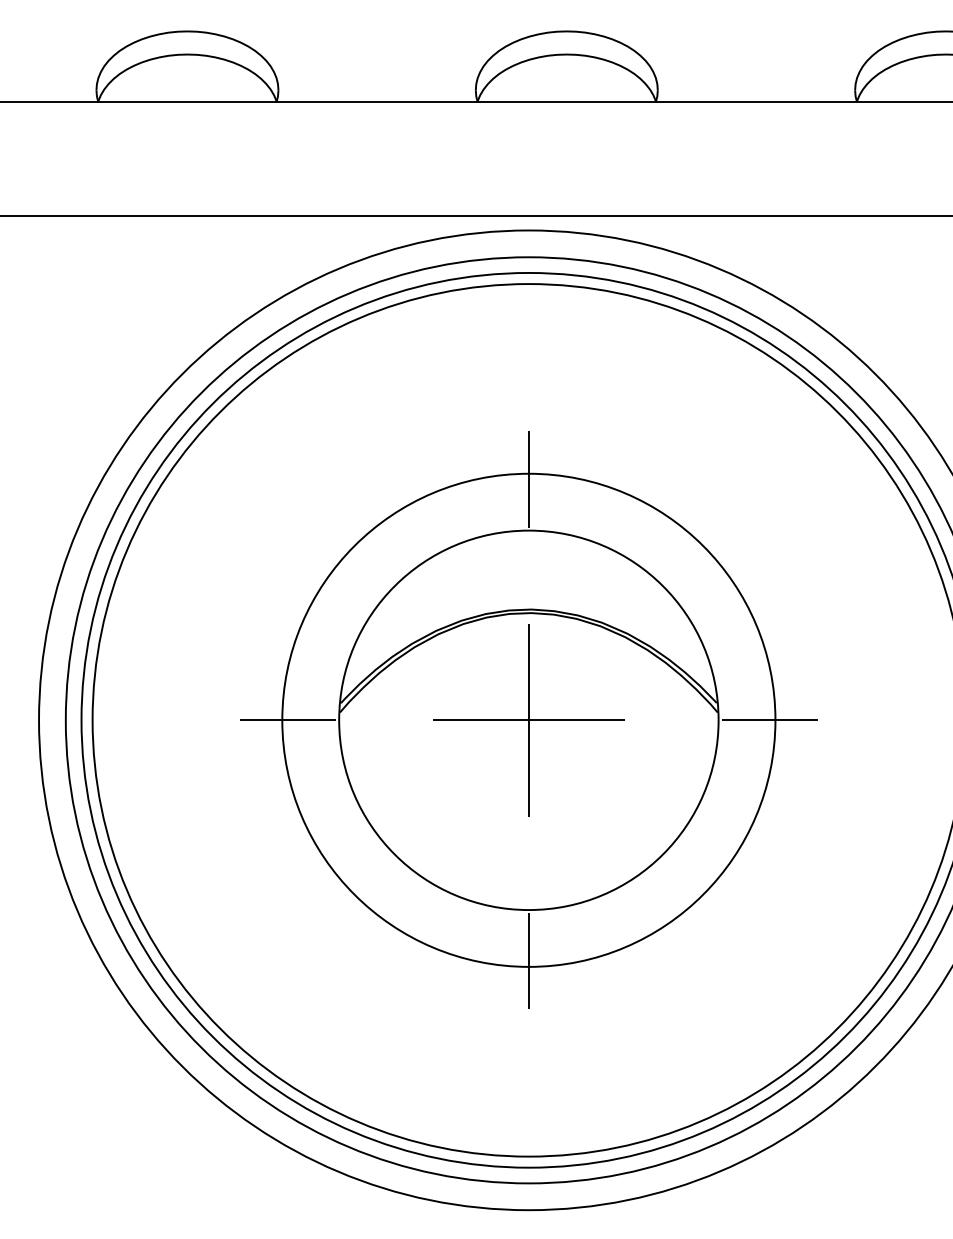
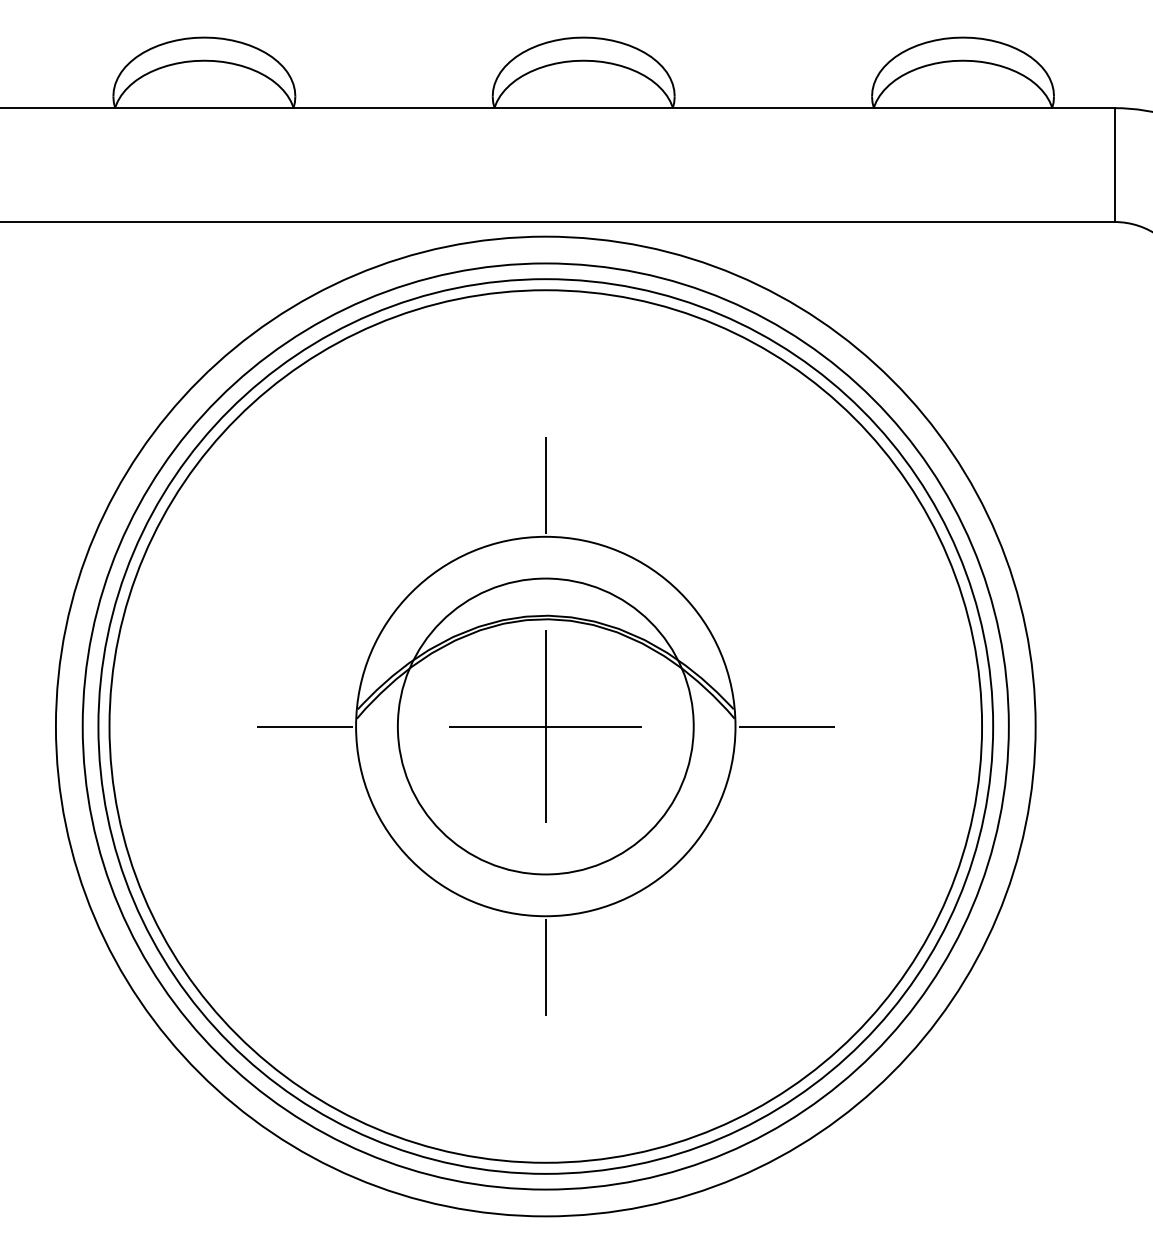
circle: (528, 720) -> (545, 726), size x0.6

